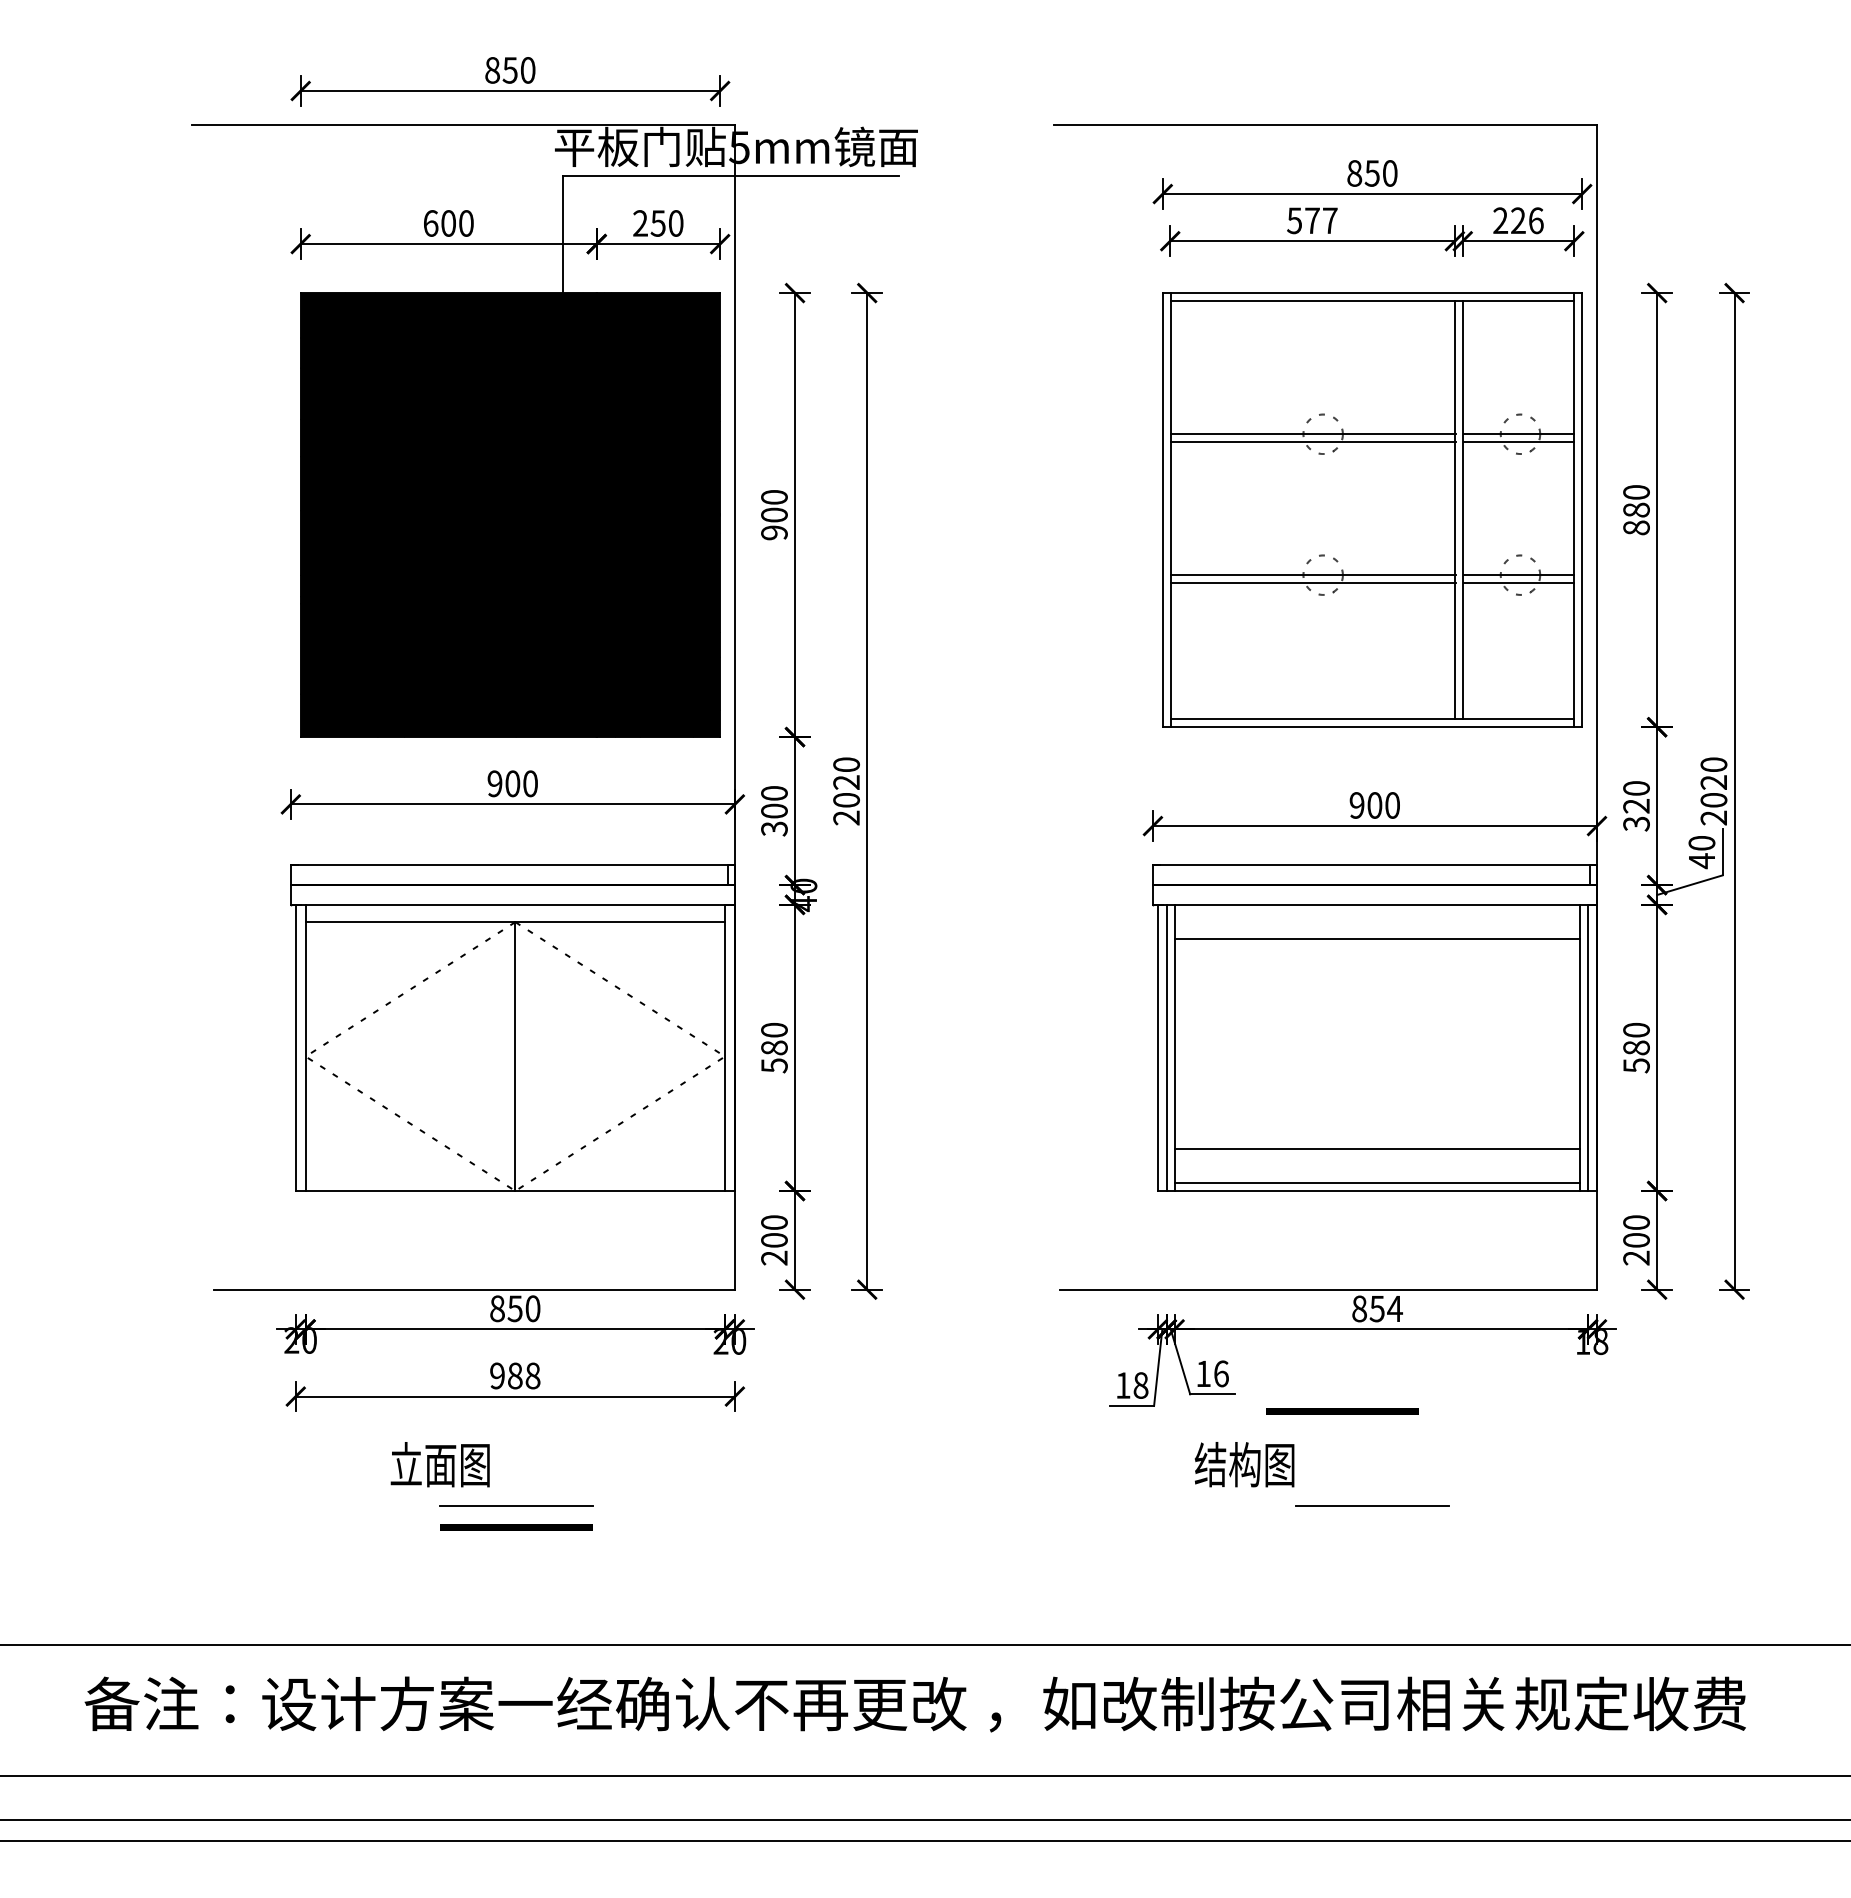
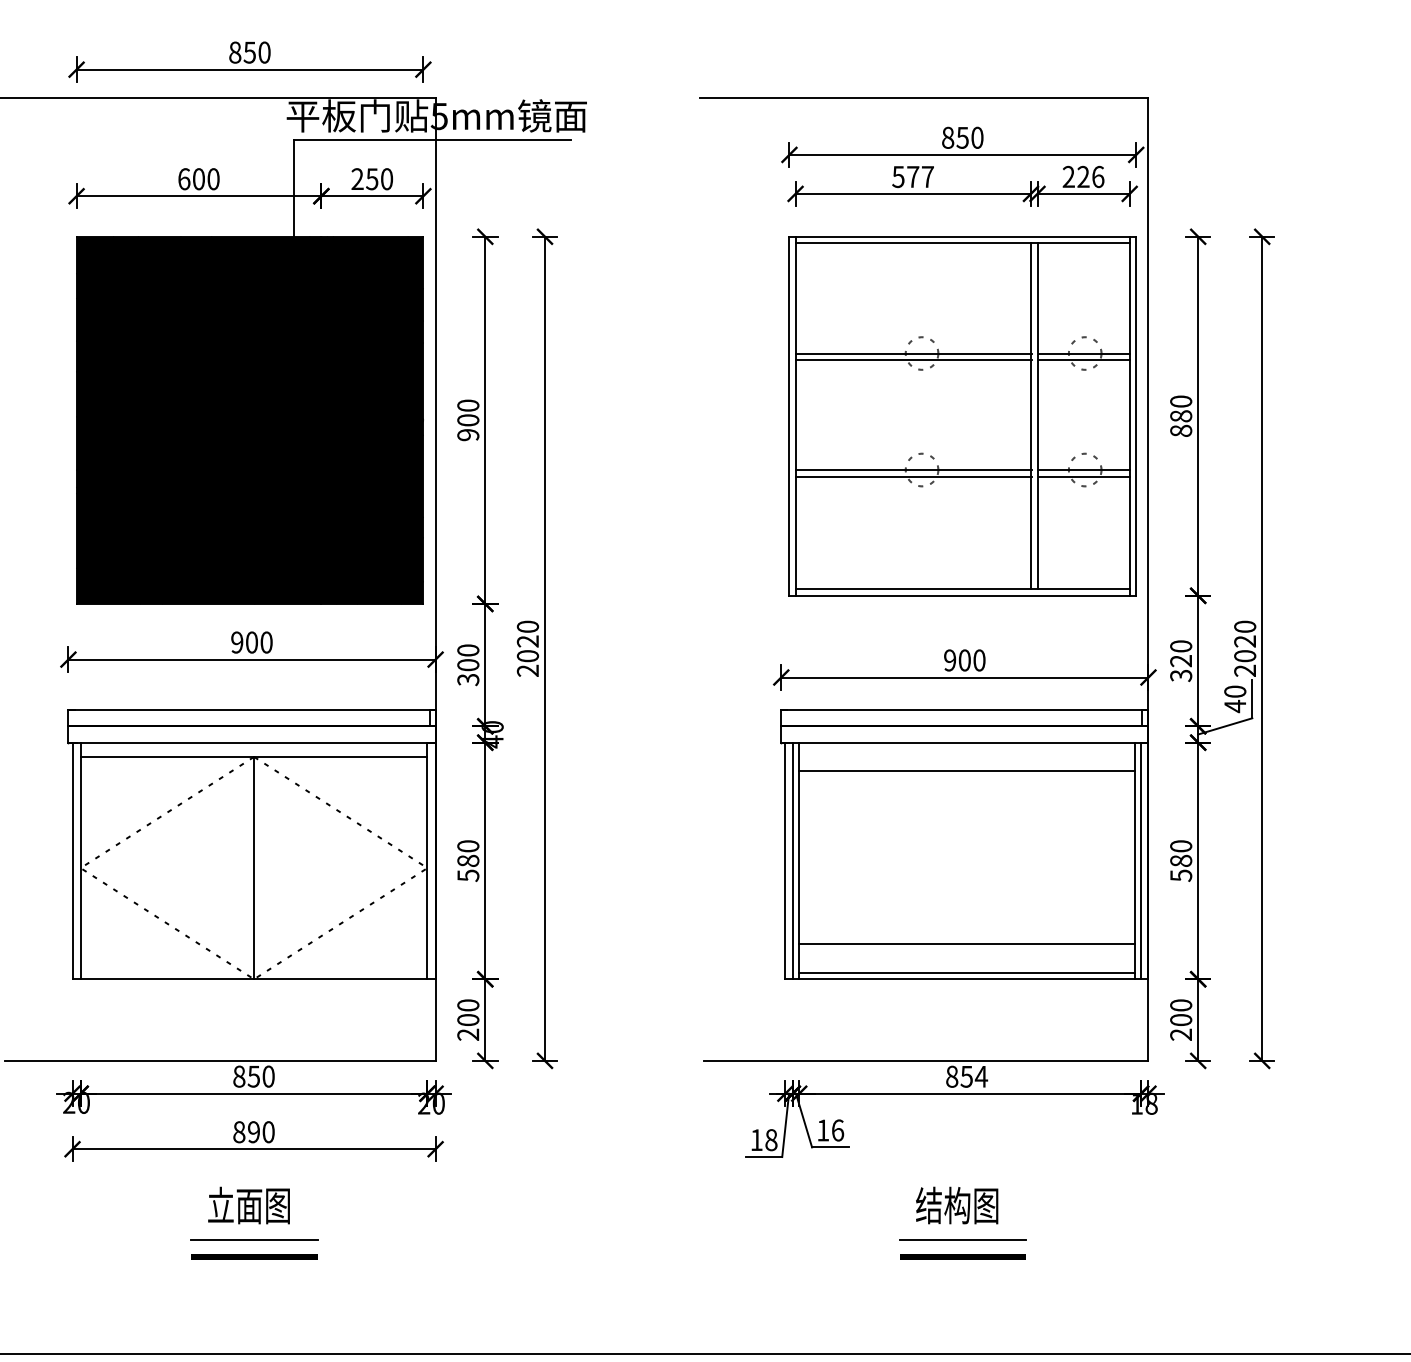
text: (515, 1375) -> (254, 1131), 988 -> 890
line: (1342, 1411) -> (962, 1257), moved
text: (439, 1464) -> (248, 1205), moved
text: (1244, 1464) -> (957, 1205), moved

